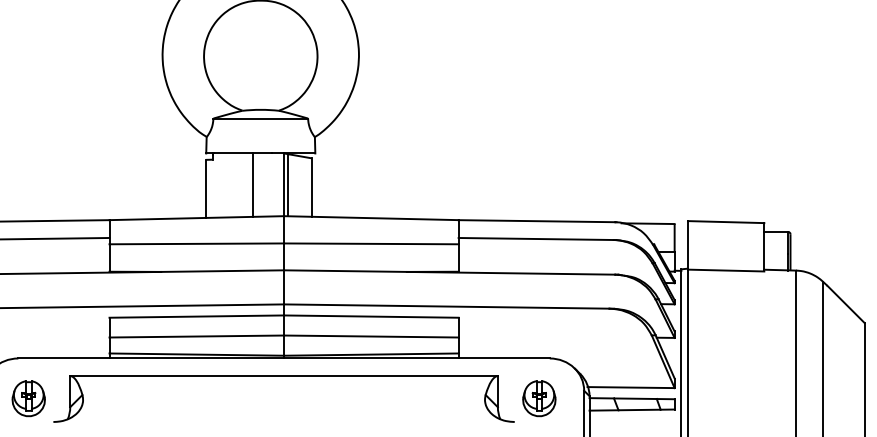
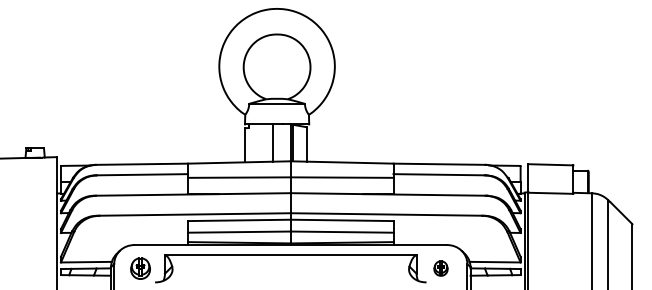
part: (538, 398) -> (440, 268), size x0.7

